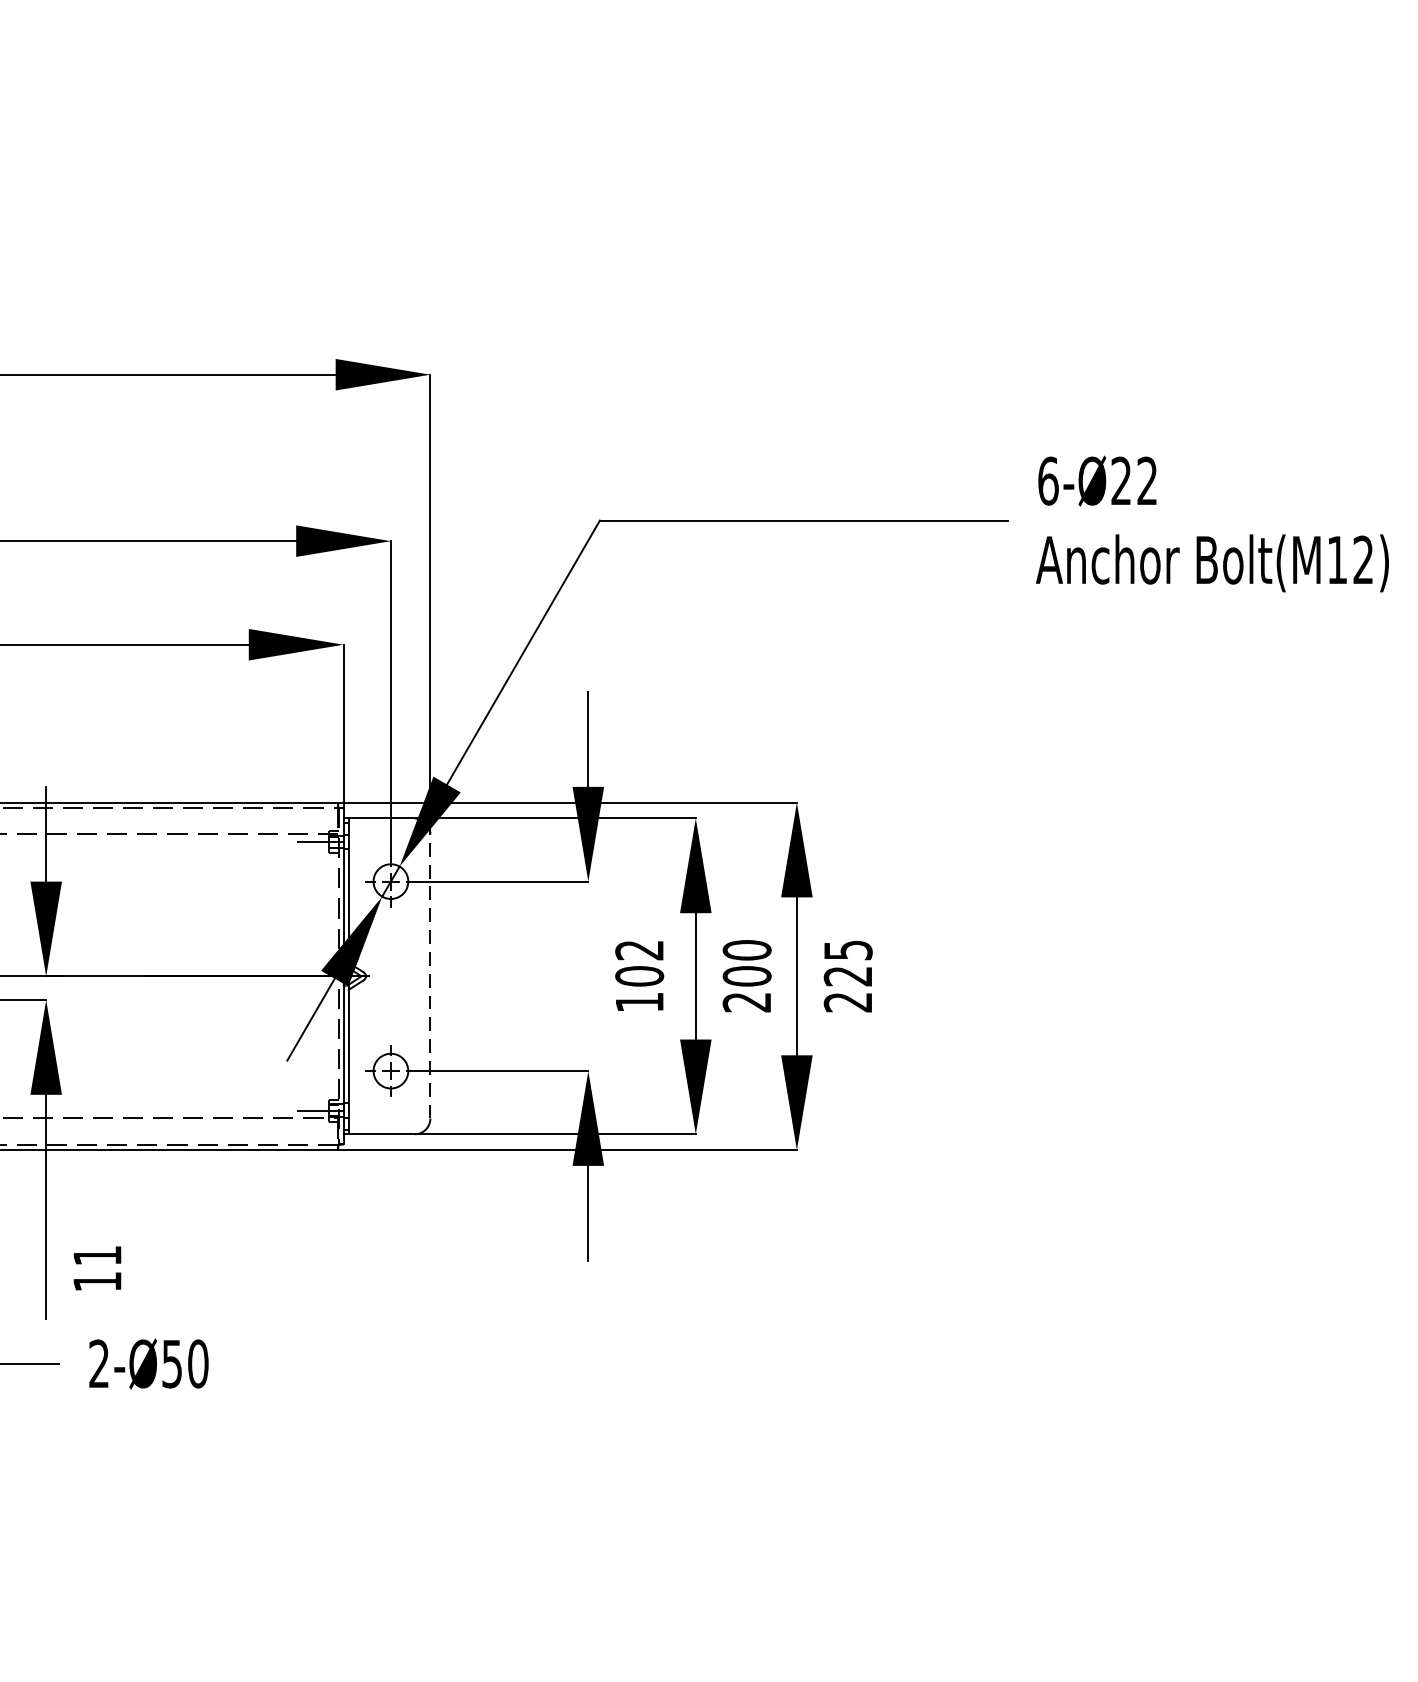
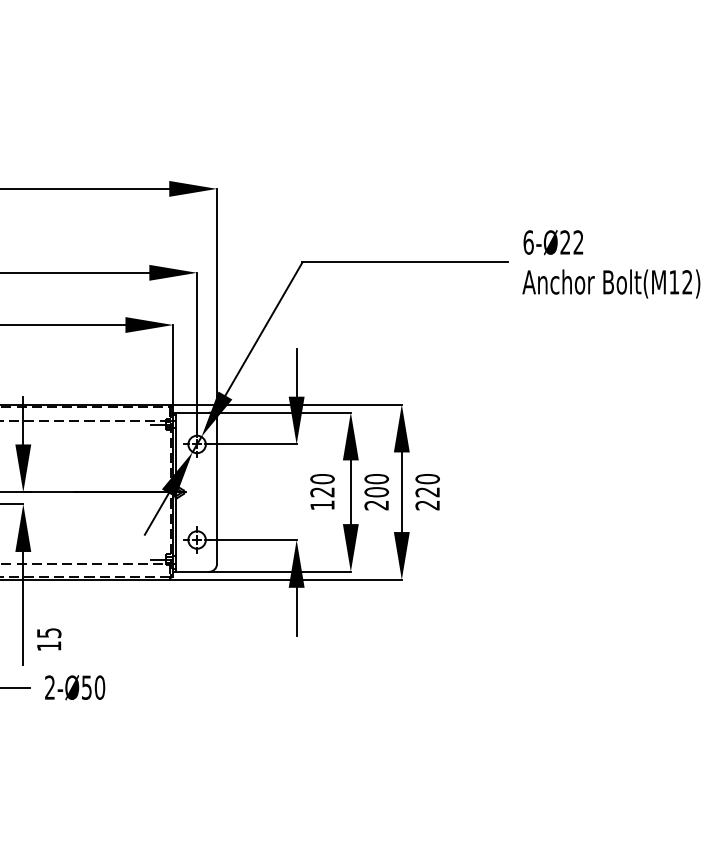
text: (847, 951) -> (427, 479), 225 -> 220
text: (639, 962) -> (322, 485), 102 -> 120
line: (431, 976) -> (217, 492), dashed -> solid
text: (98, 1256) -> (49, 633), 11 -> 15

